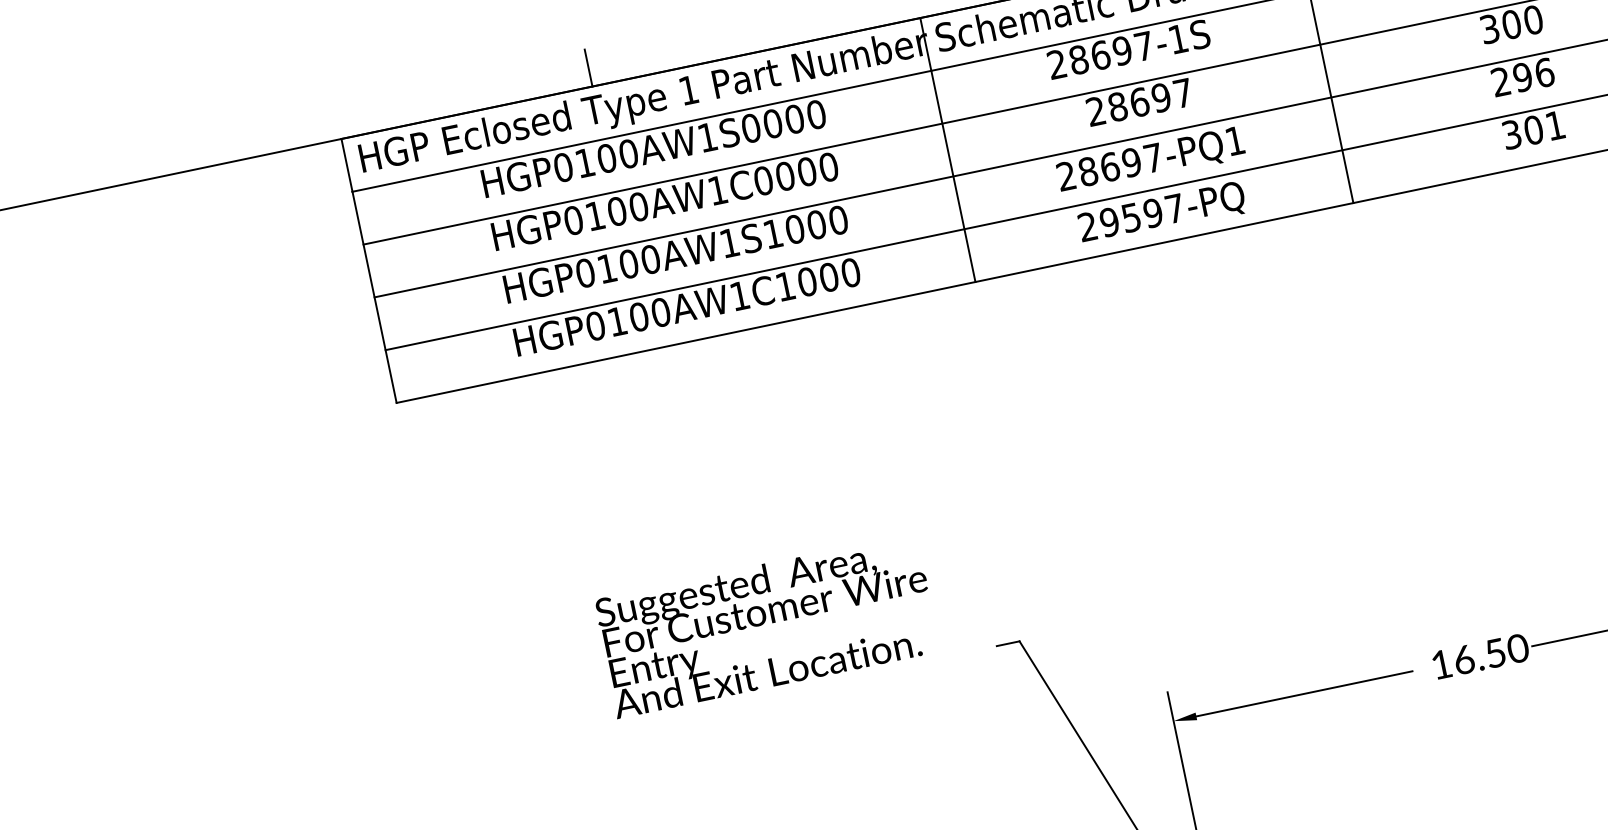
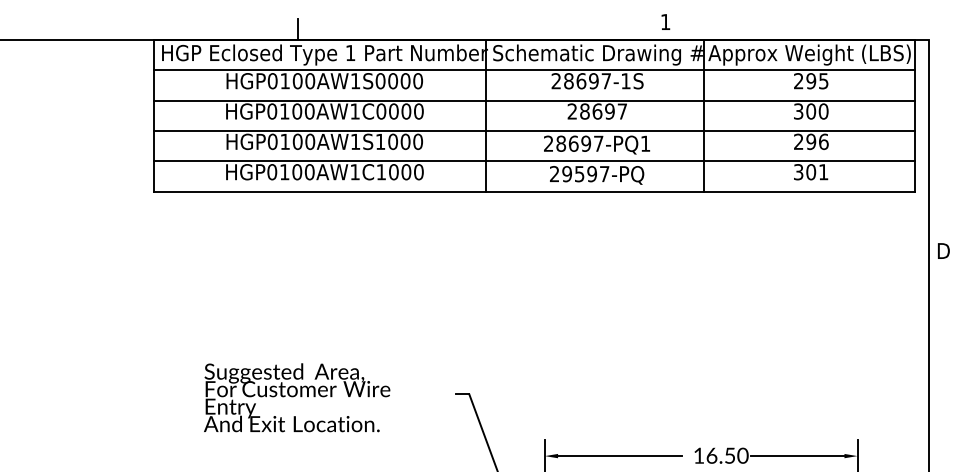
text: (767, 625) -> (297, 397), moved

